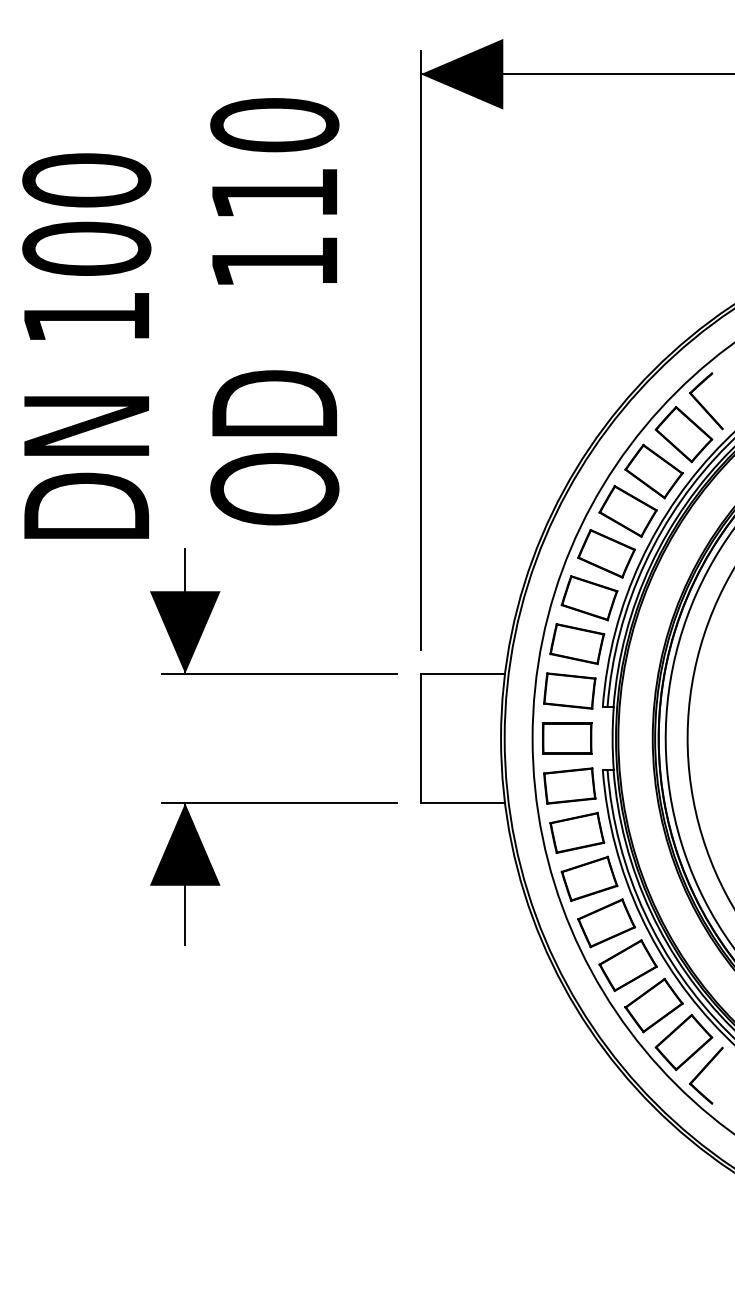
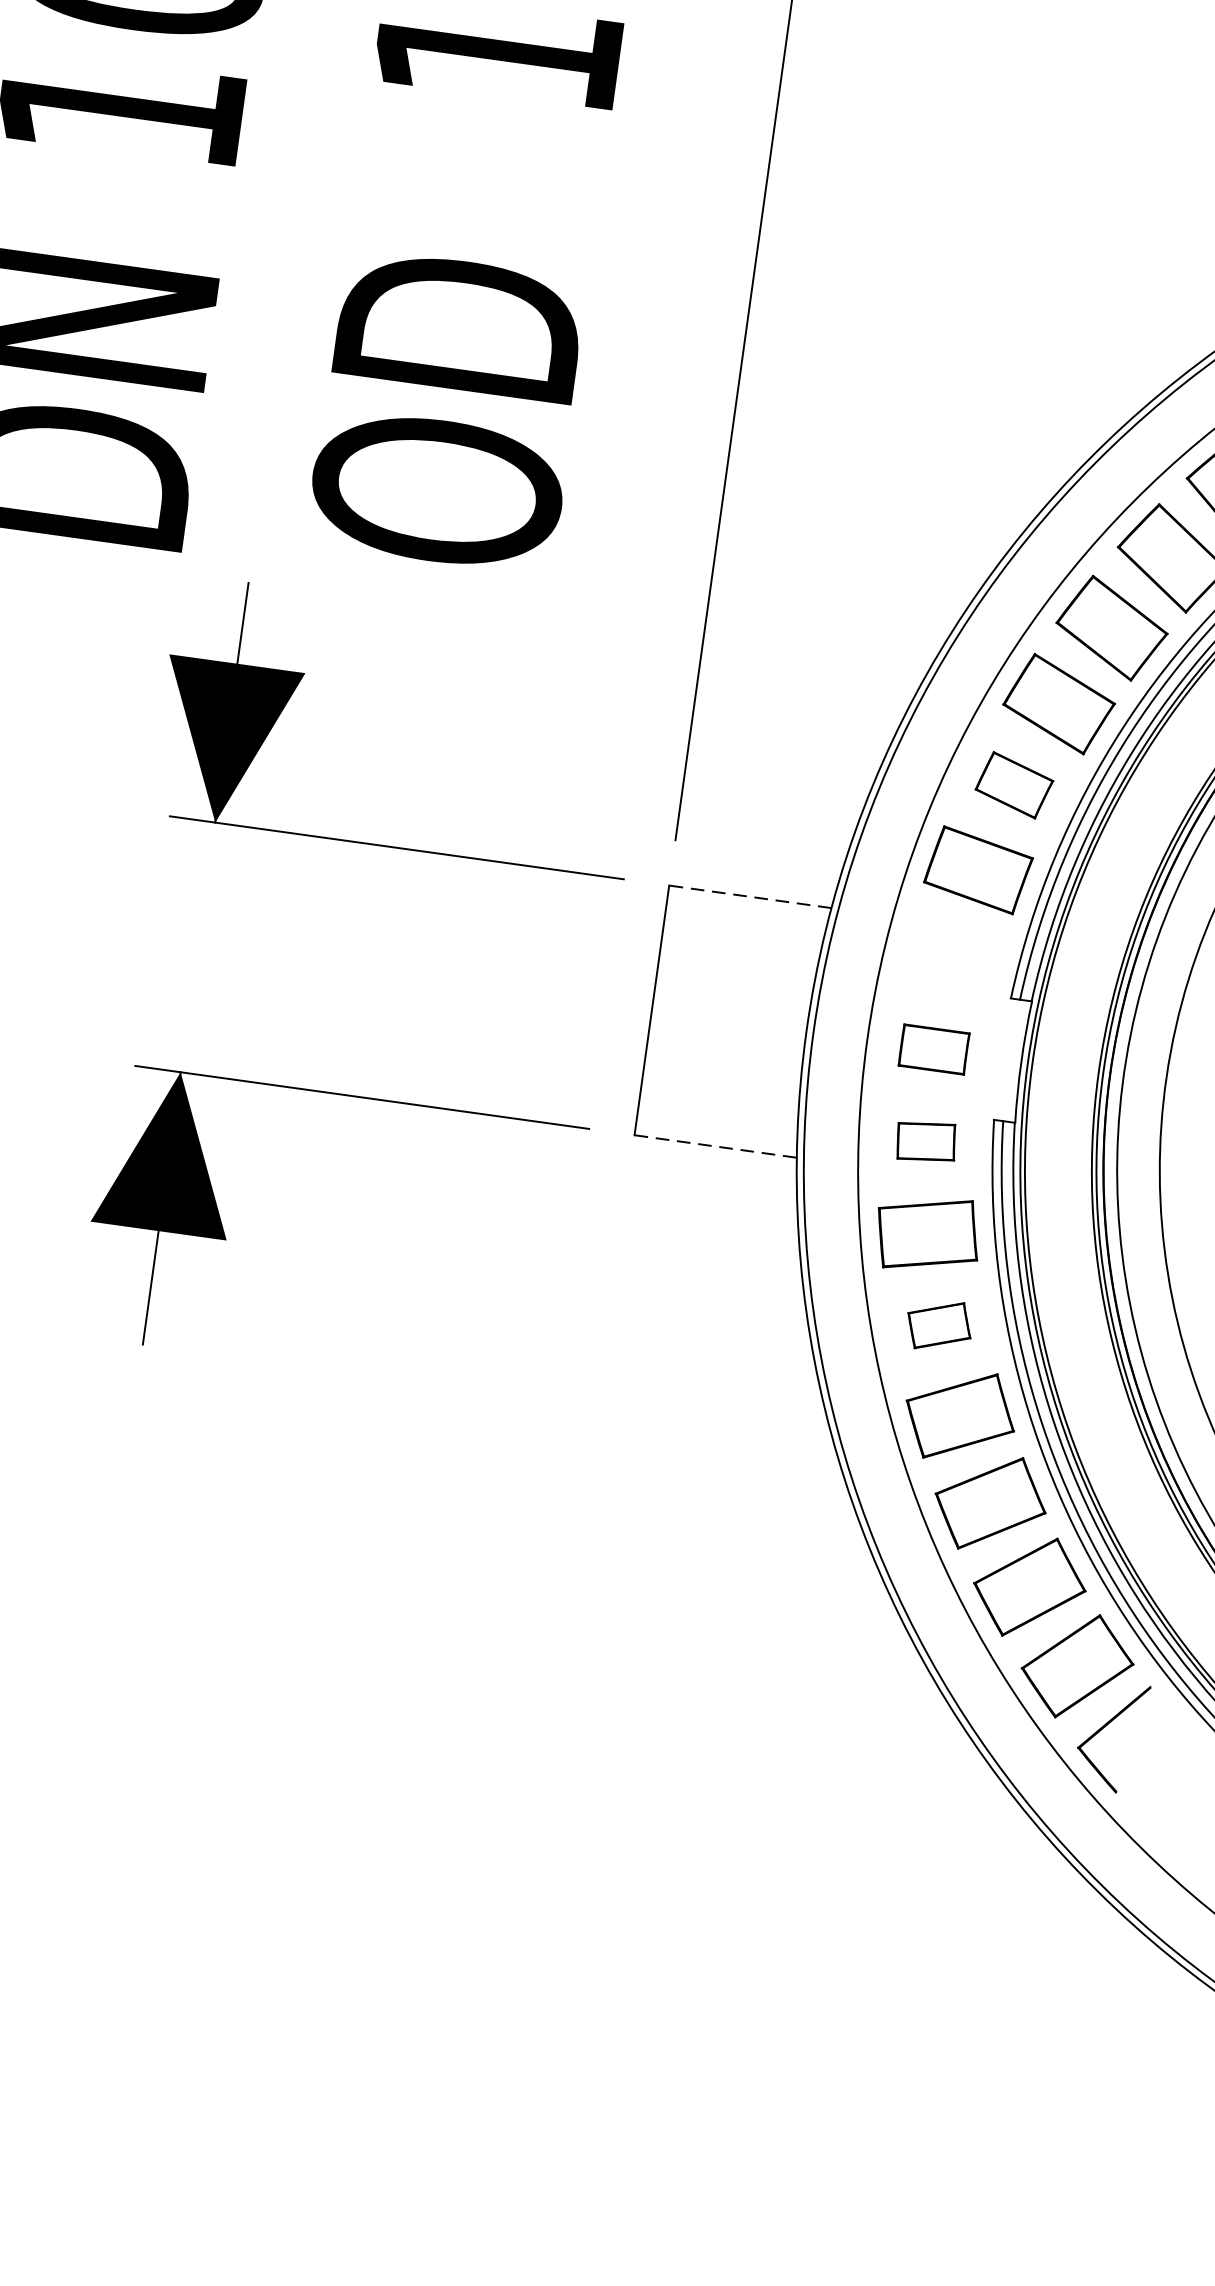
part: (589, 598) -> (1014, 785), size x0.7
line: (462, 673) -> (749, 896), solid -> dashed
part: (569, 690) -> (951, 957), removed
part: (567, 738) -> (934, 1049), size x0.7
part: (569, 785) -> (925, 1140), size x0.6
line: (463, 803) -> (716, 1147), solid -> dashed
part: (589, 878) -> (939, 1325), size x0.6

